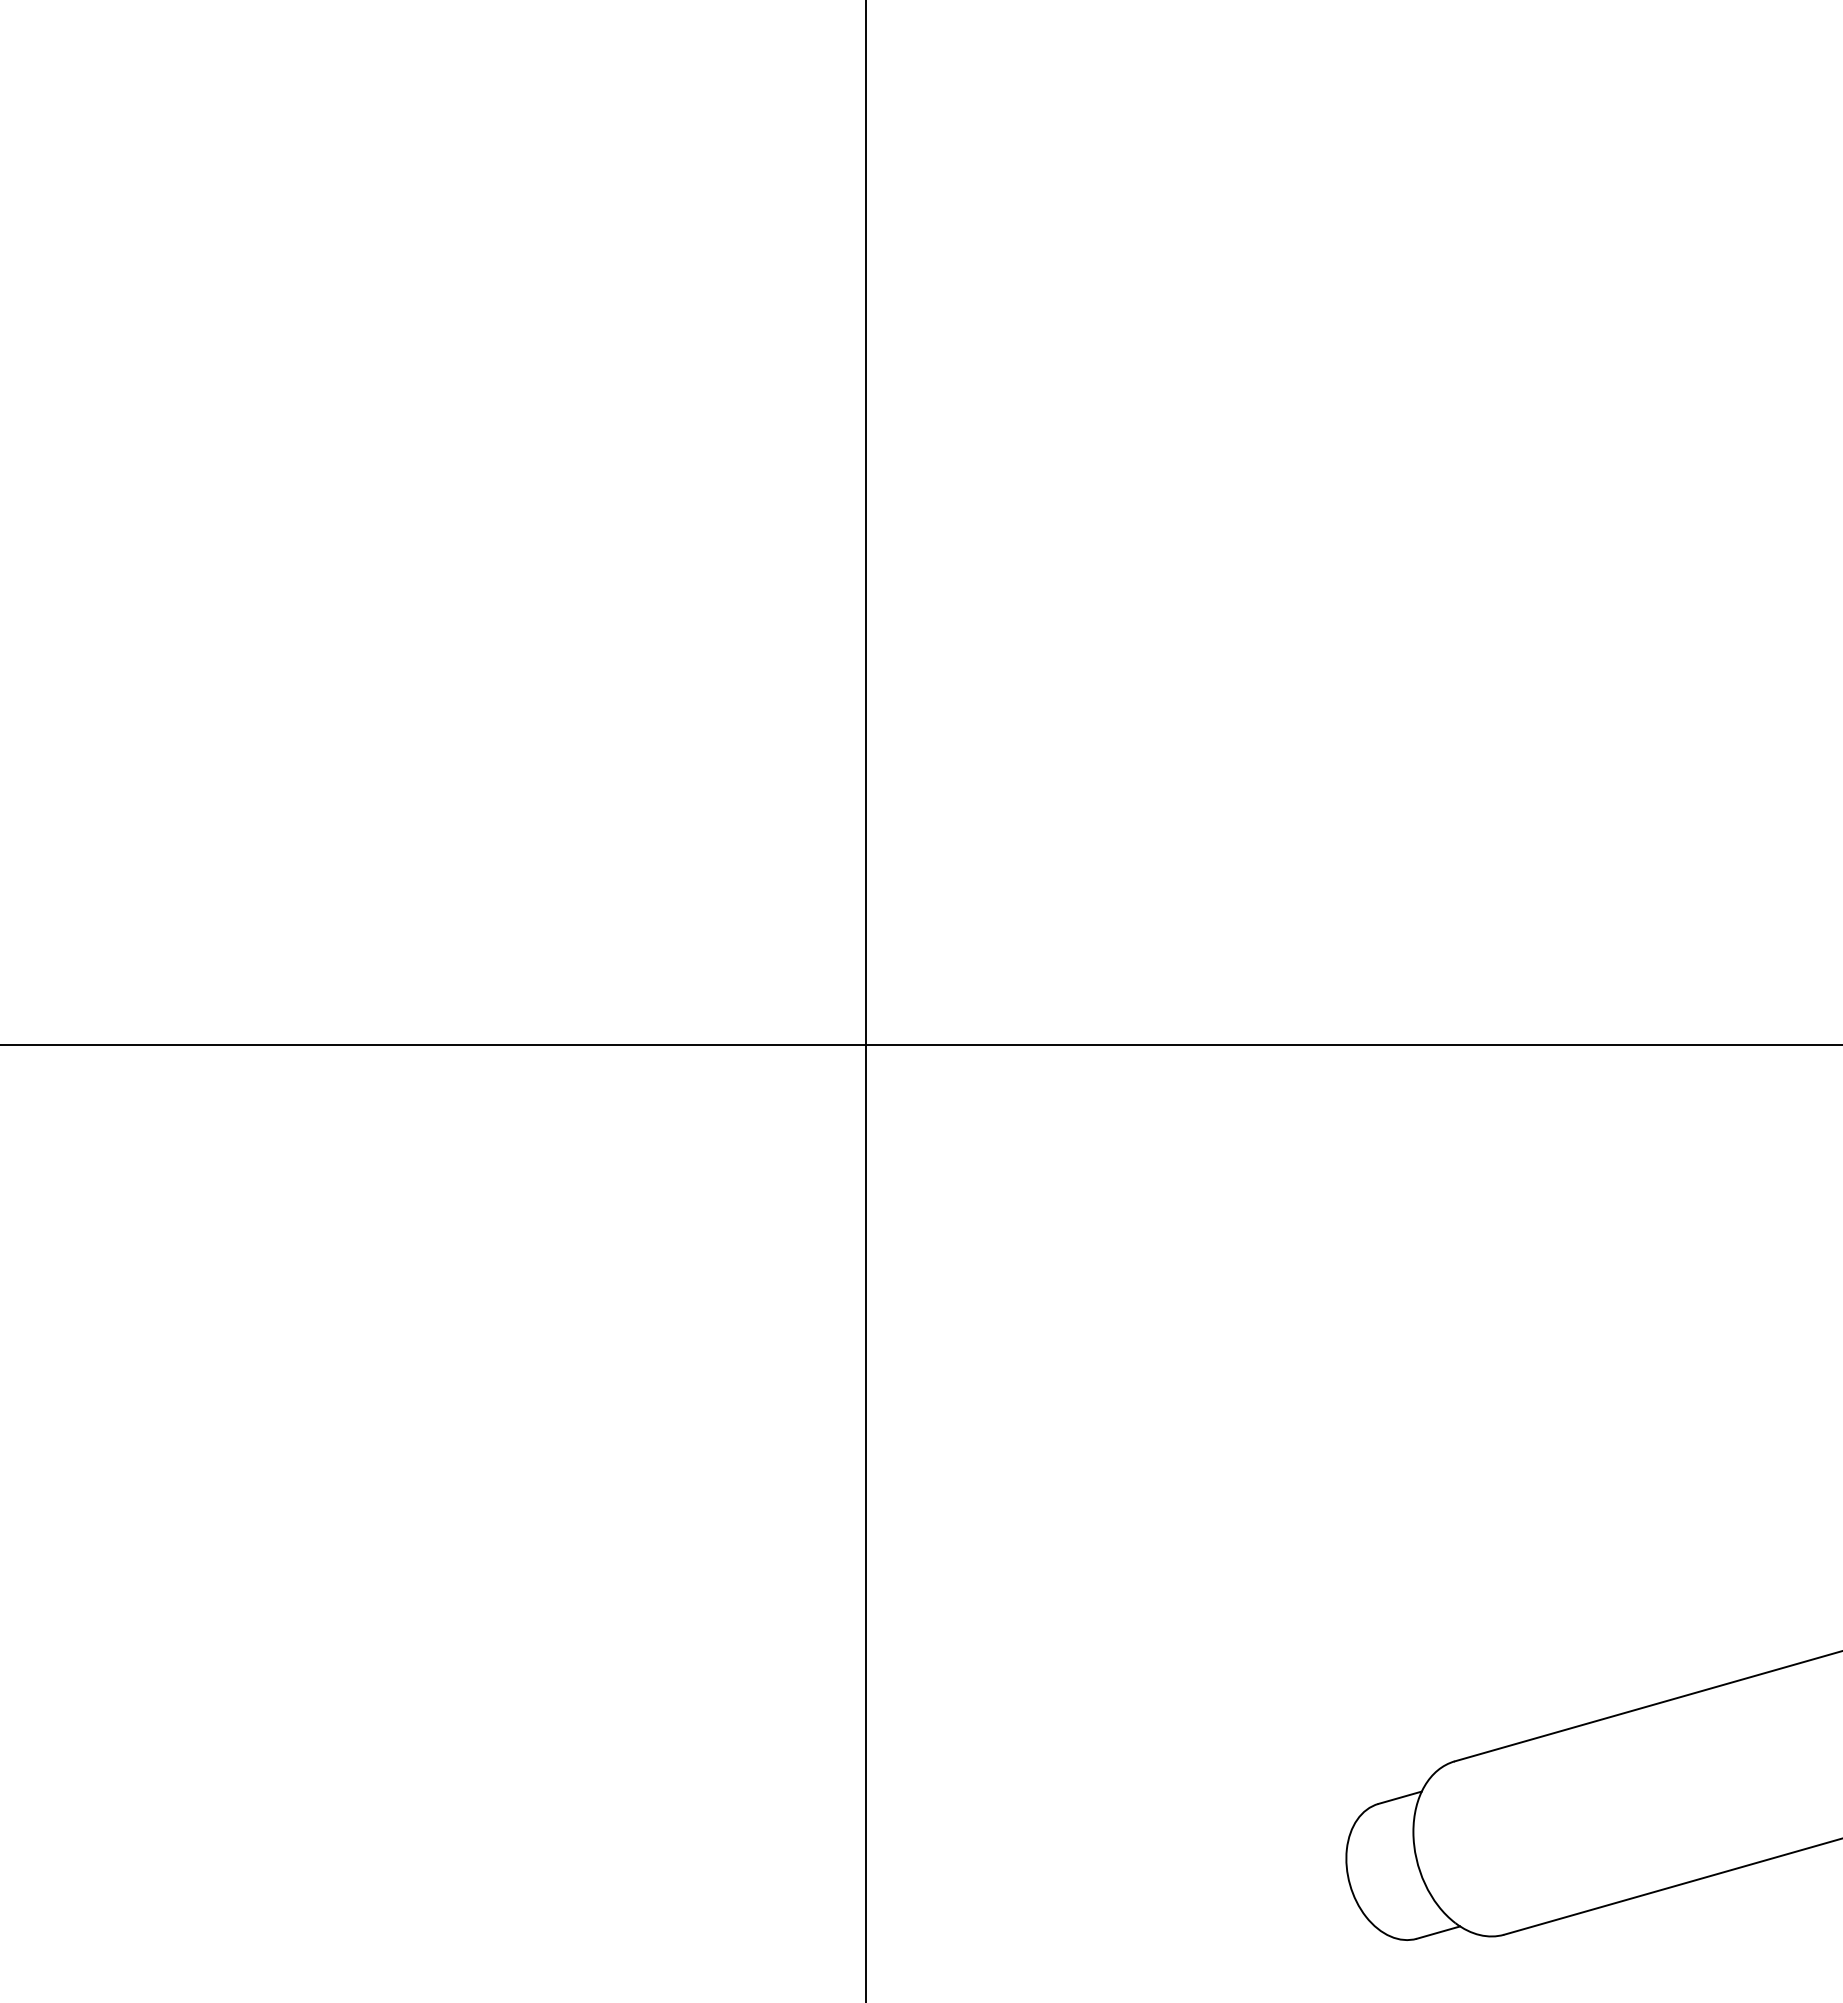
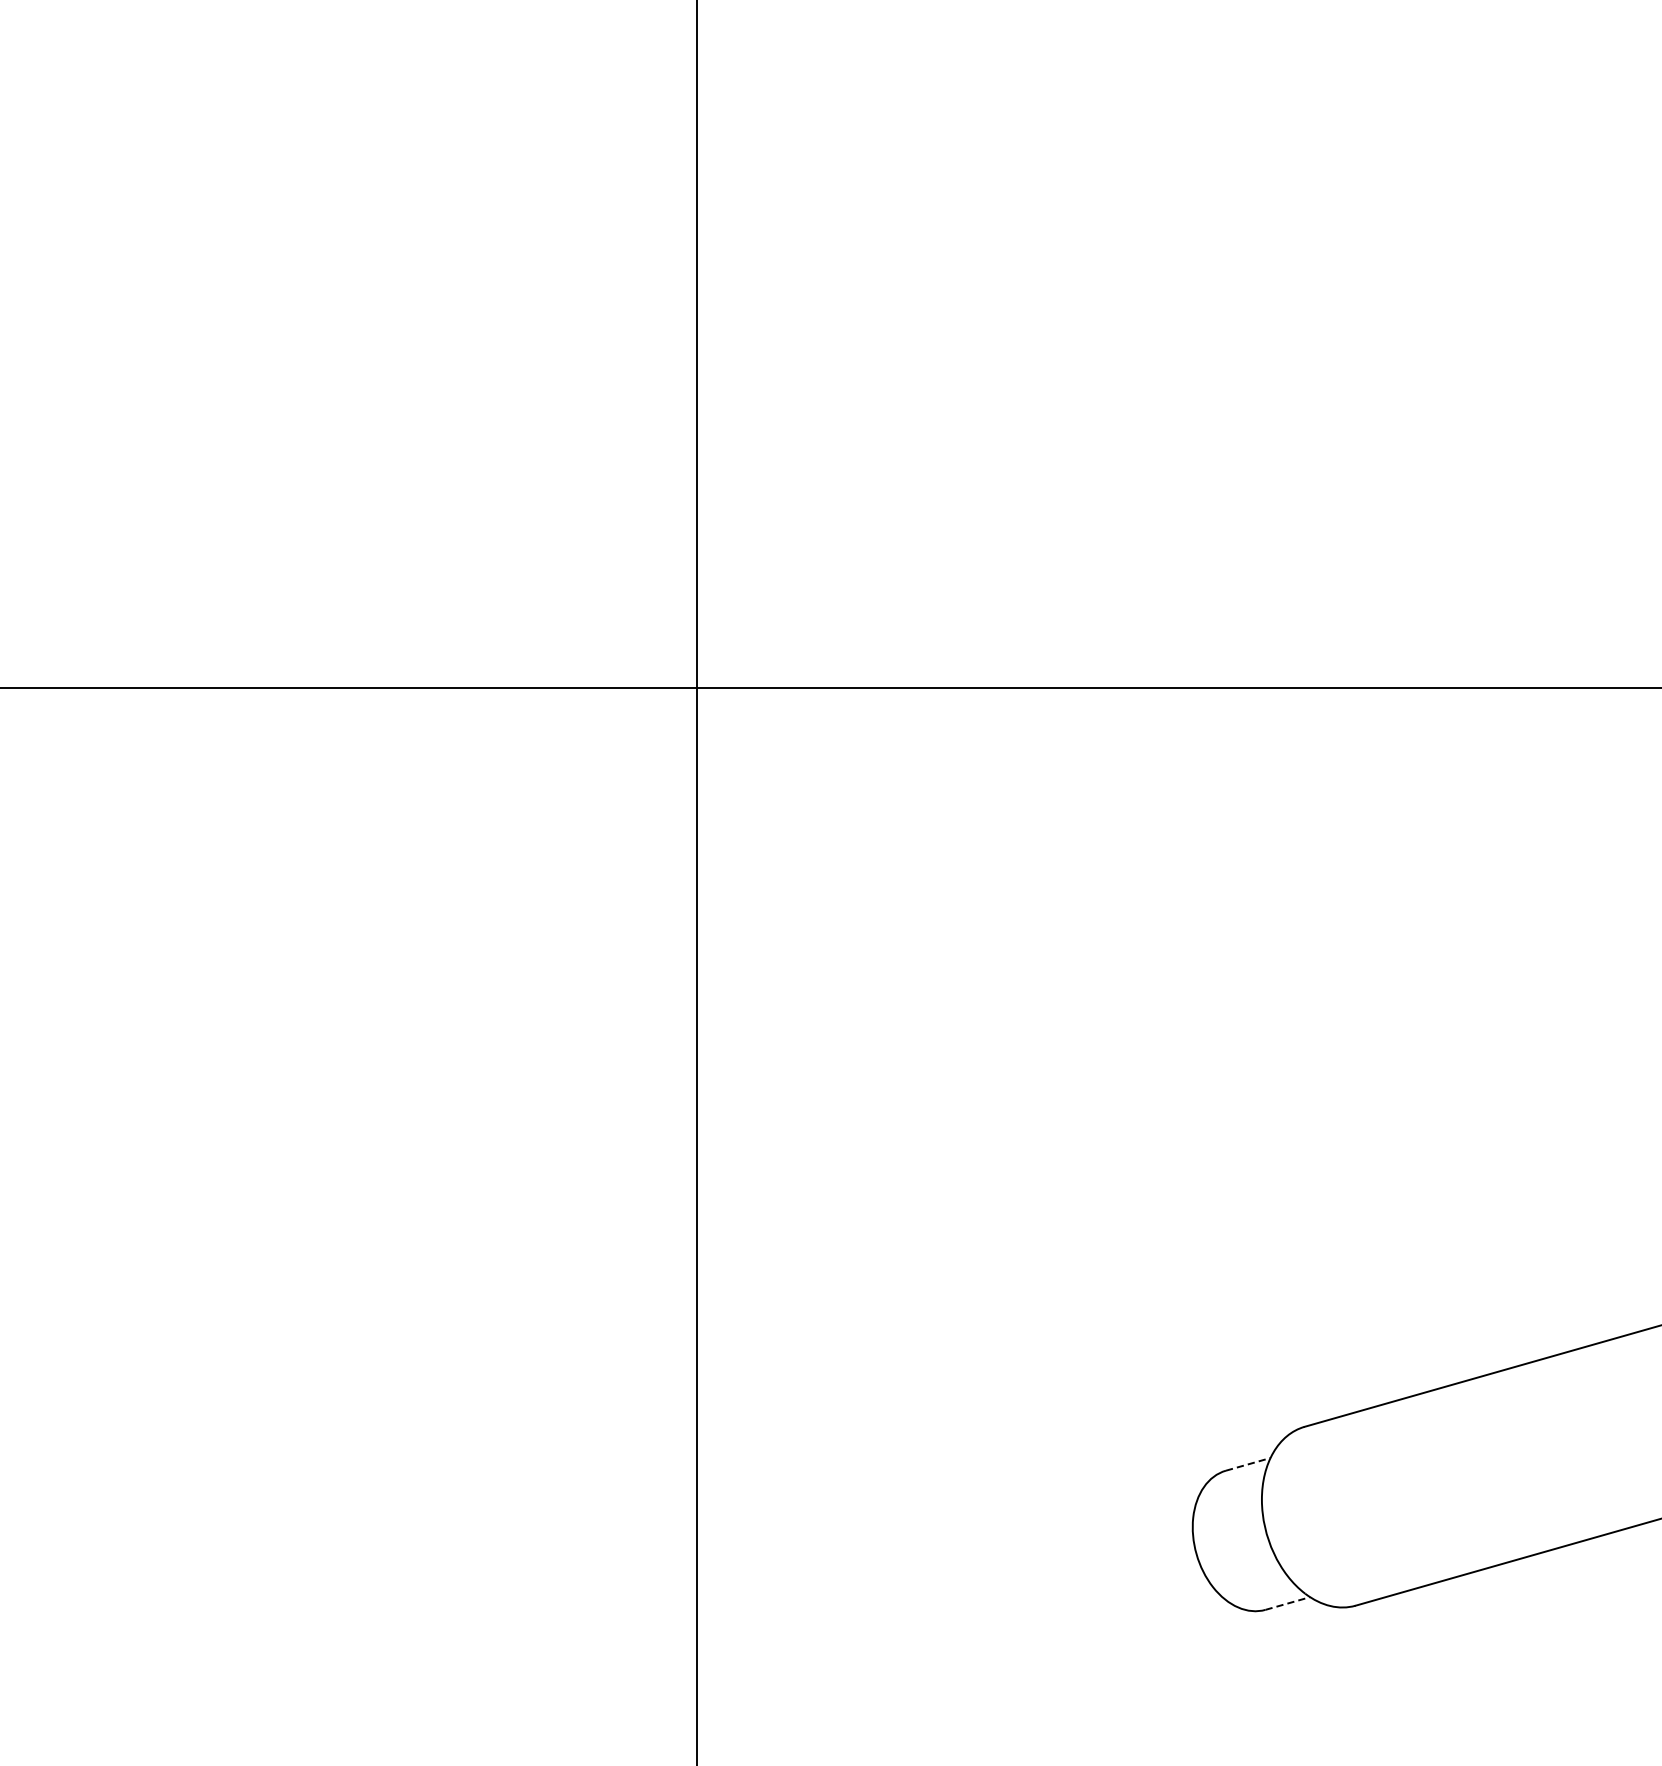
line: (1400, 1797) -> (1248, 1464), solid -> dashed
line: (1439, 1932) -> (1288, 1603), solid -> dashed

